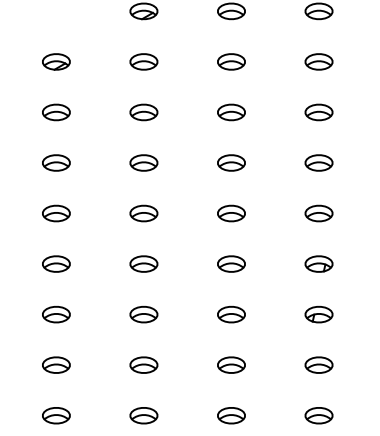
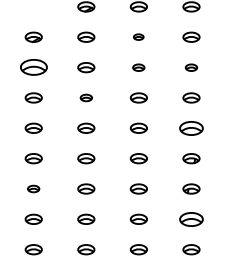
part: (230, 60) -> (138, 36), size x0.6
part: (55, 112) -> (33, 67), size x1.6
part: (230, 112) -> (138, 67), size x0.7
part: (319, 112) -> (191, 67), size x0.7
part: (144, 162) -> (86, 97), size x0.7
part: (319, 212) -> (191, 127), size x1.4
part: (55, 313) -> (33, 188), size x0.7
part: (319, 363) -> (191, 218), size x1.4

